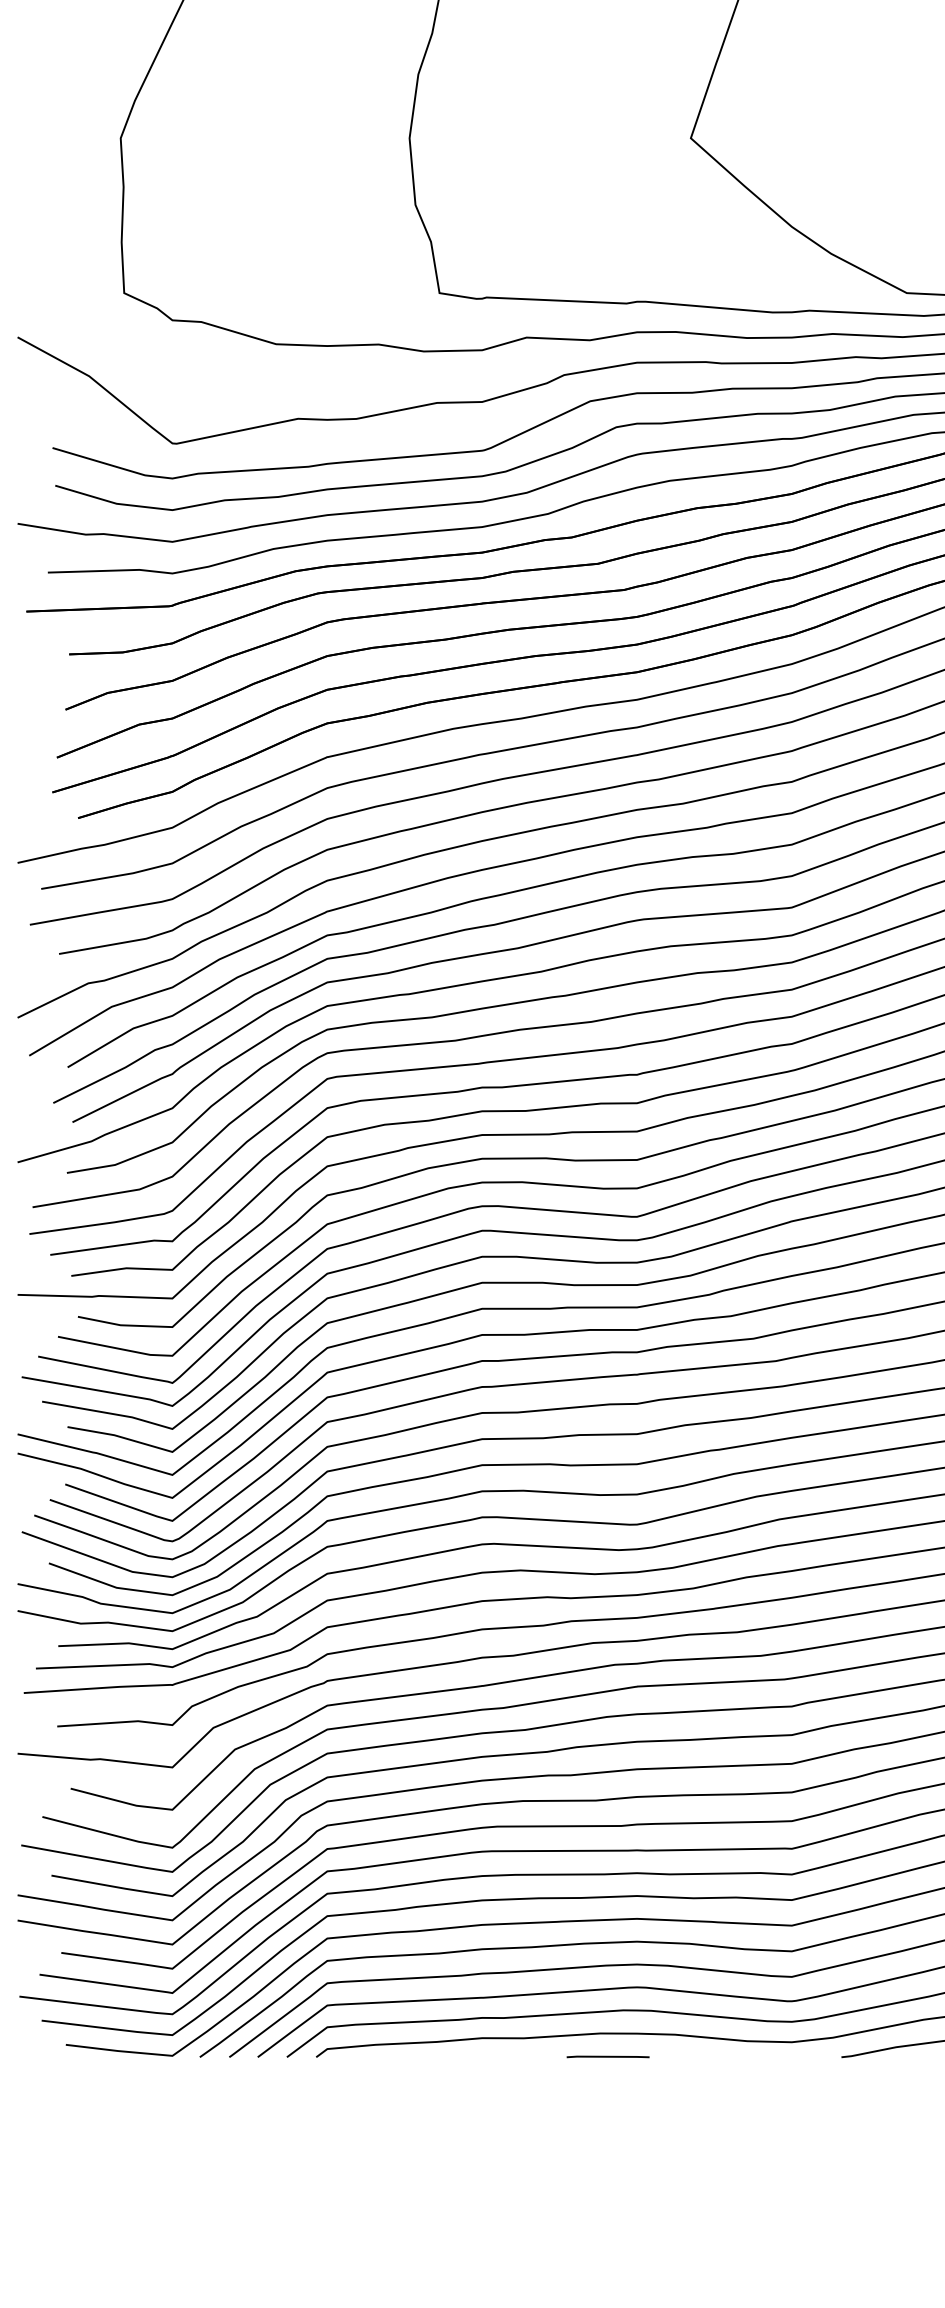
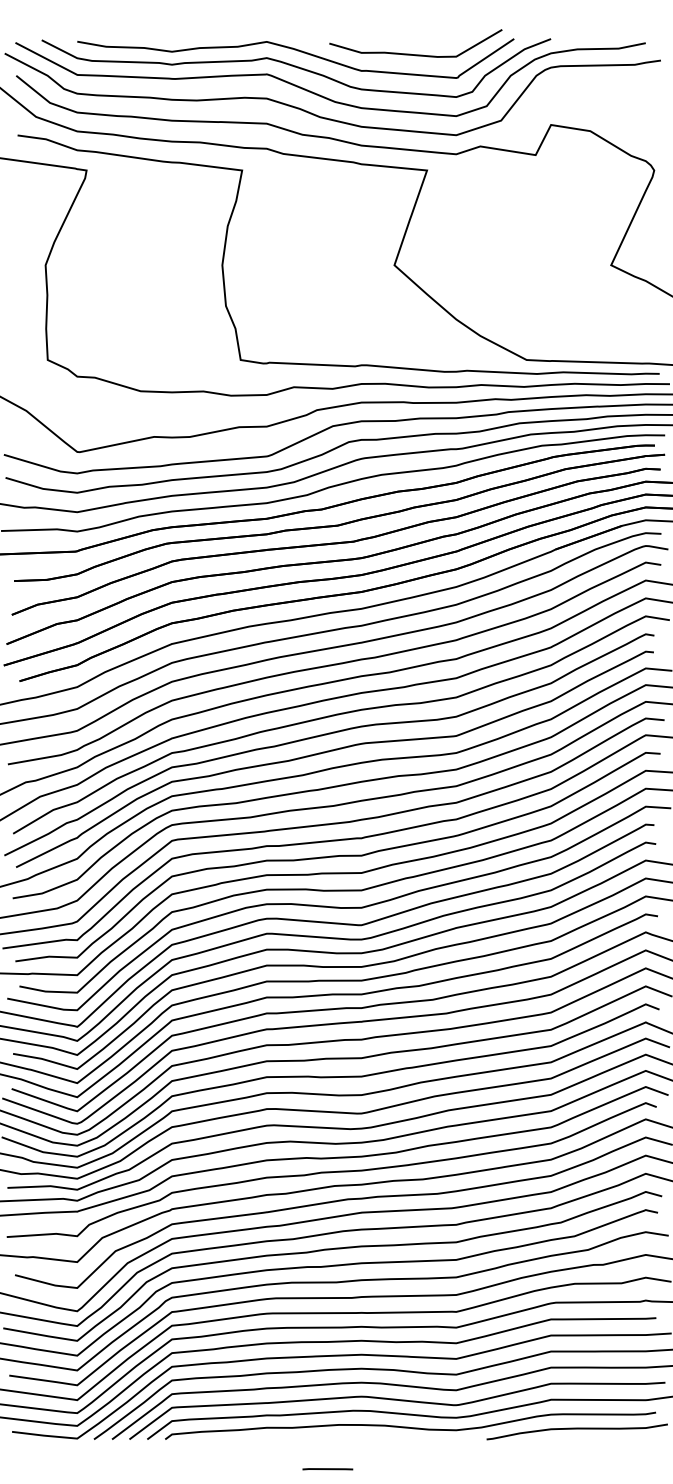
line: (607, 2057) -> (327, 1469), moved

